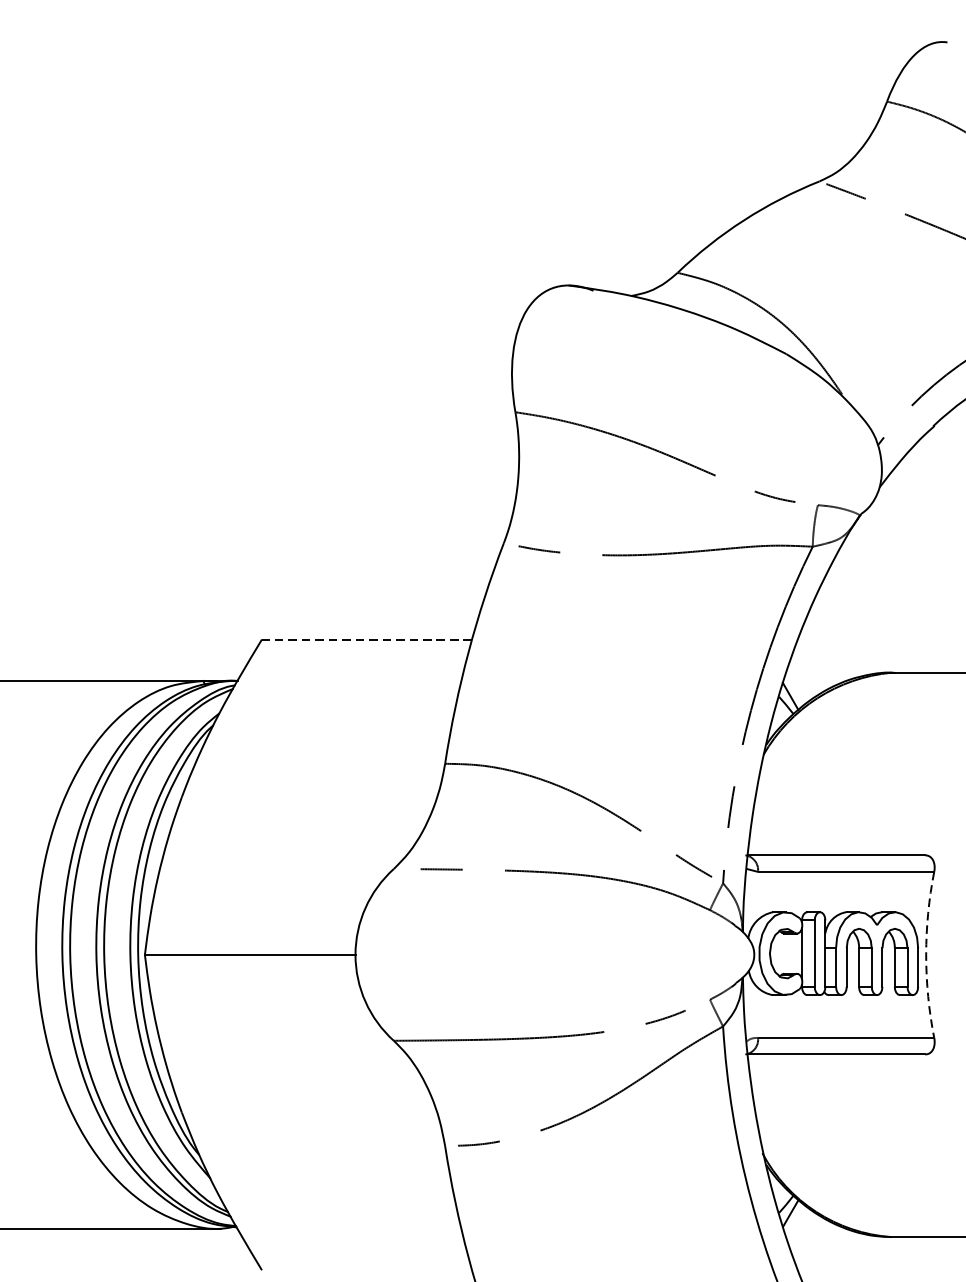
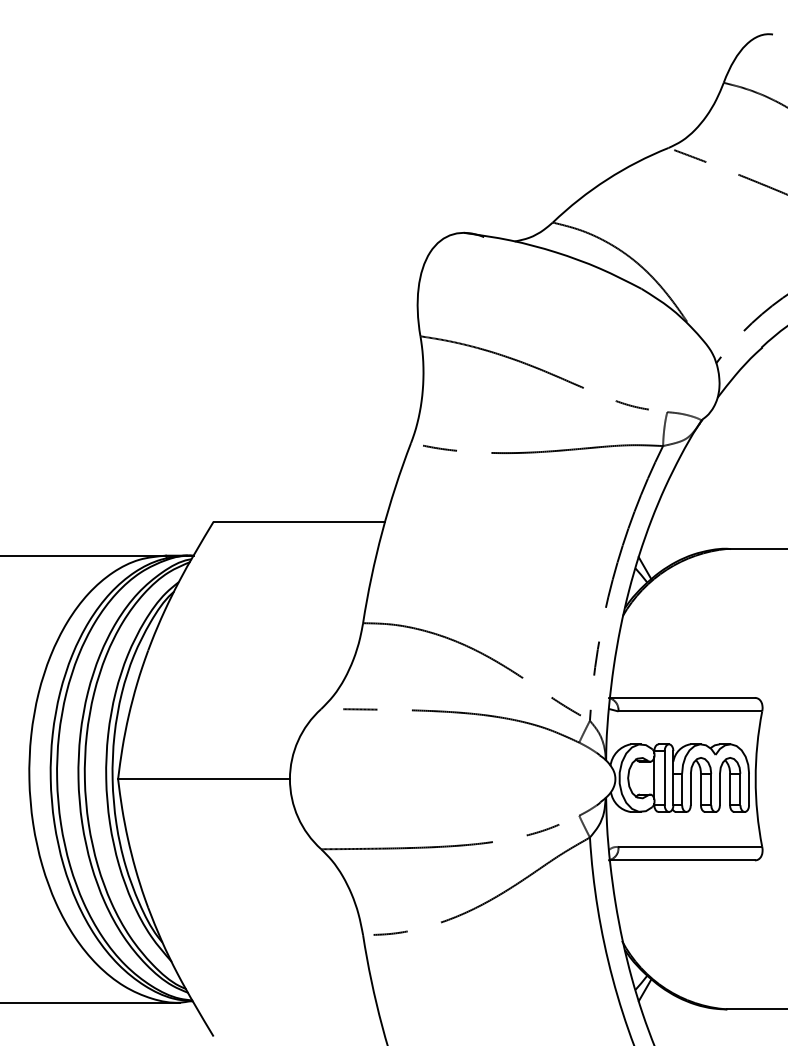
line: (367, 639) -> (299, 521), dashed -> solid
arc: (925, 955) -> (755, 779), dashed -> solid

